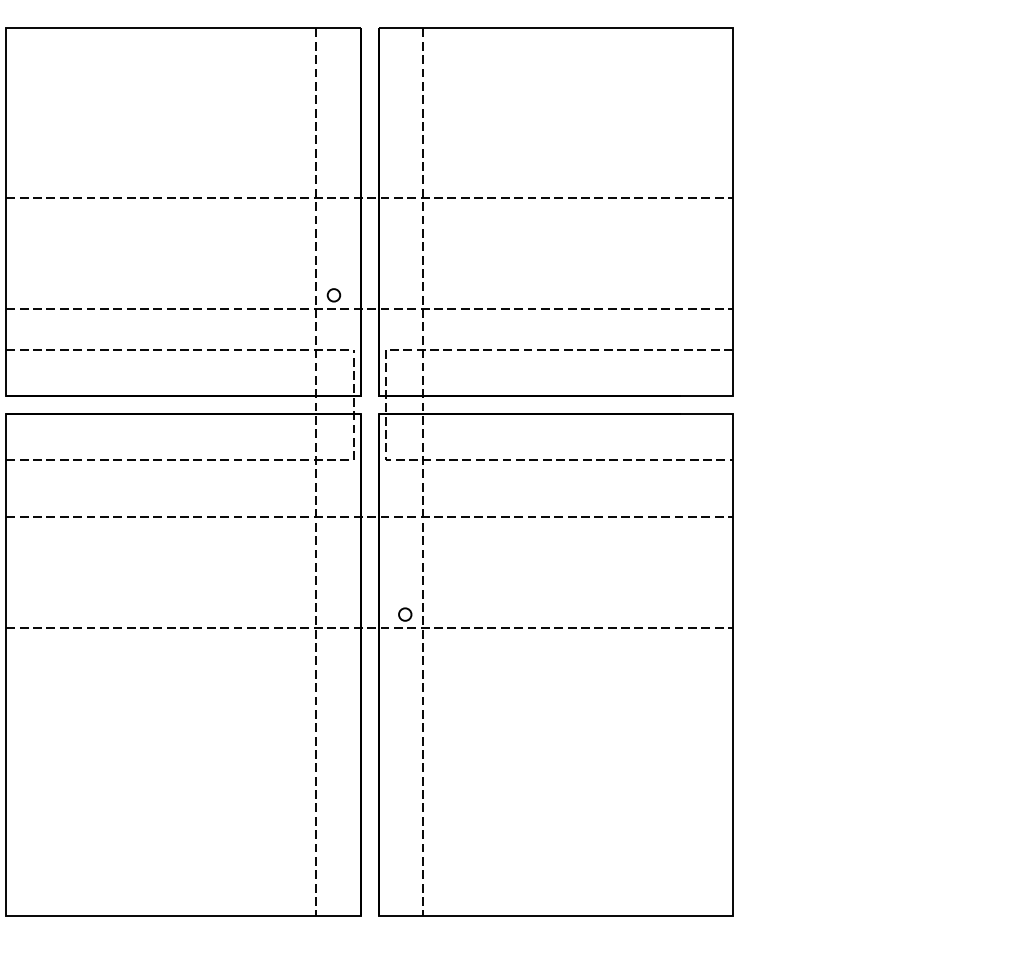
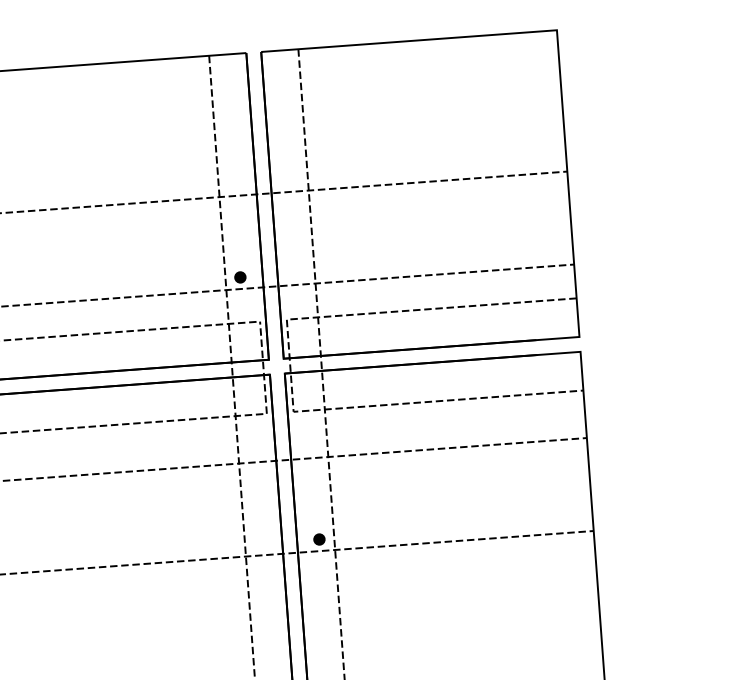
fill: (333, 295) -> (240, 277), added
fill: (405, 614) -> (319, 539), added

